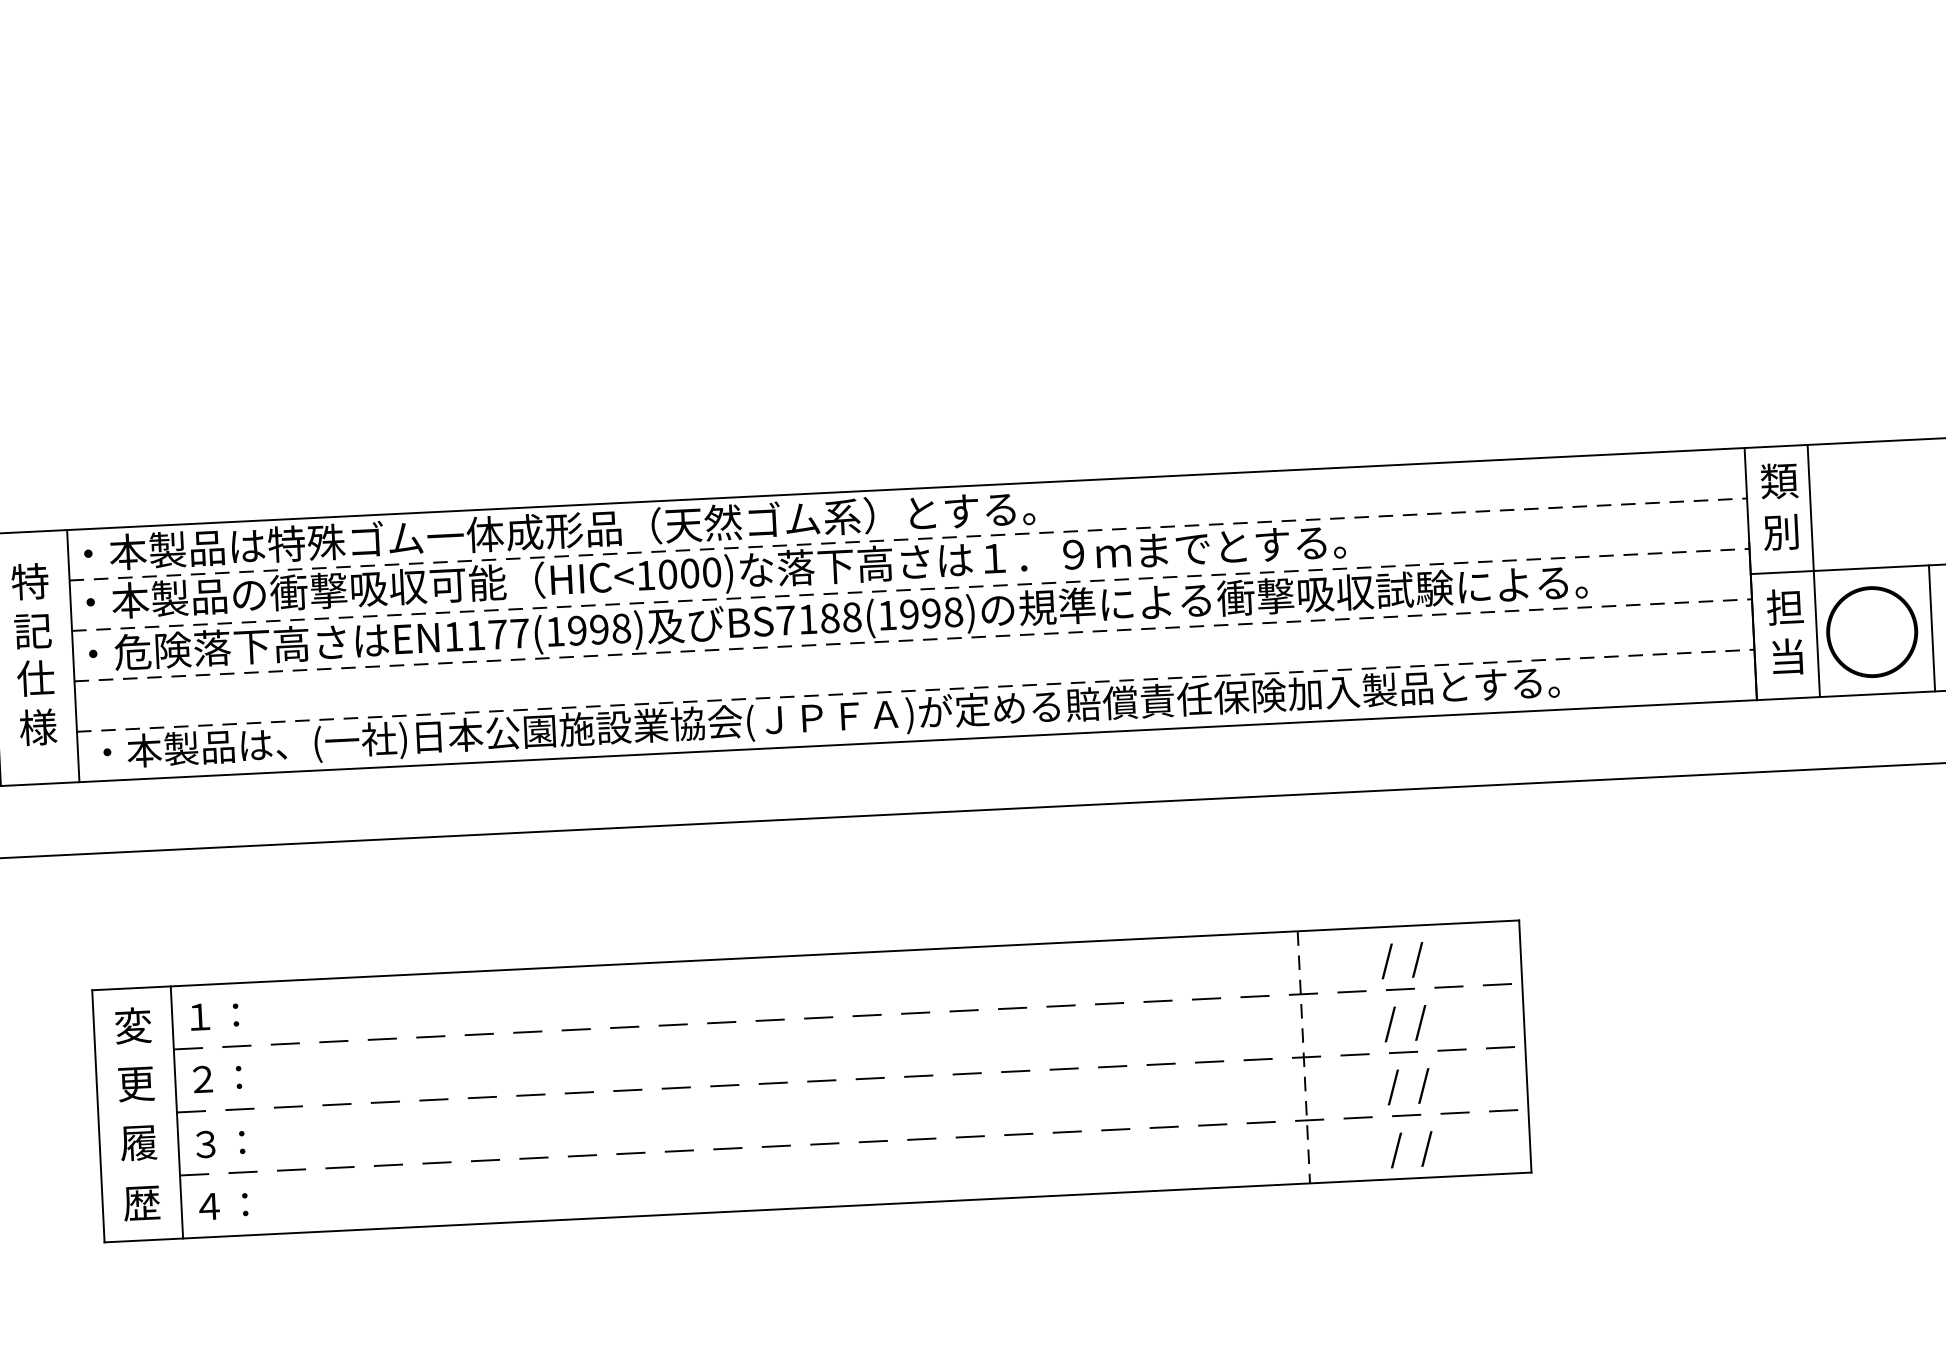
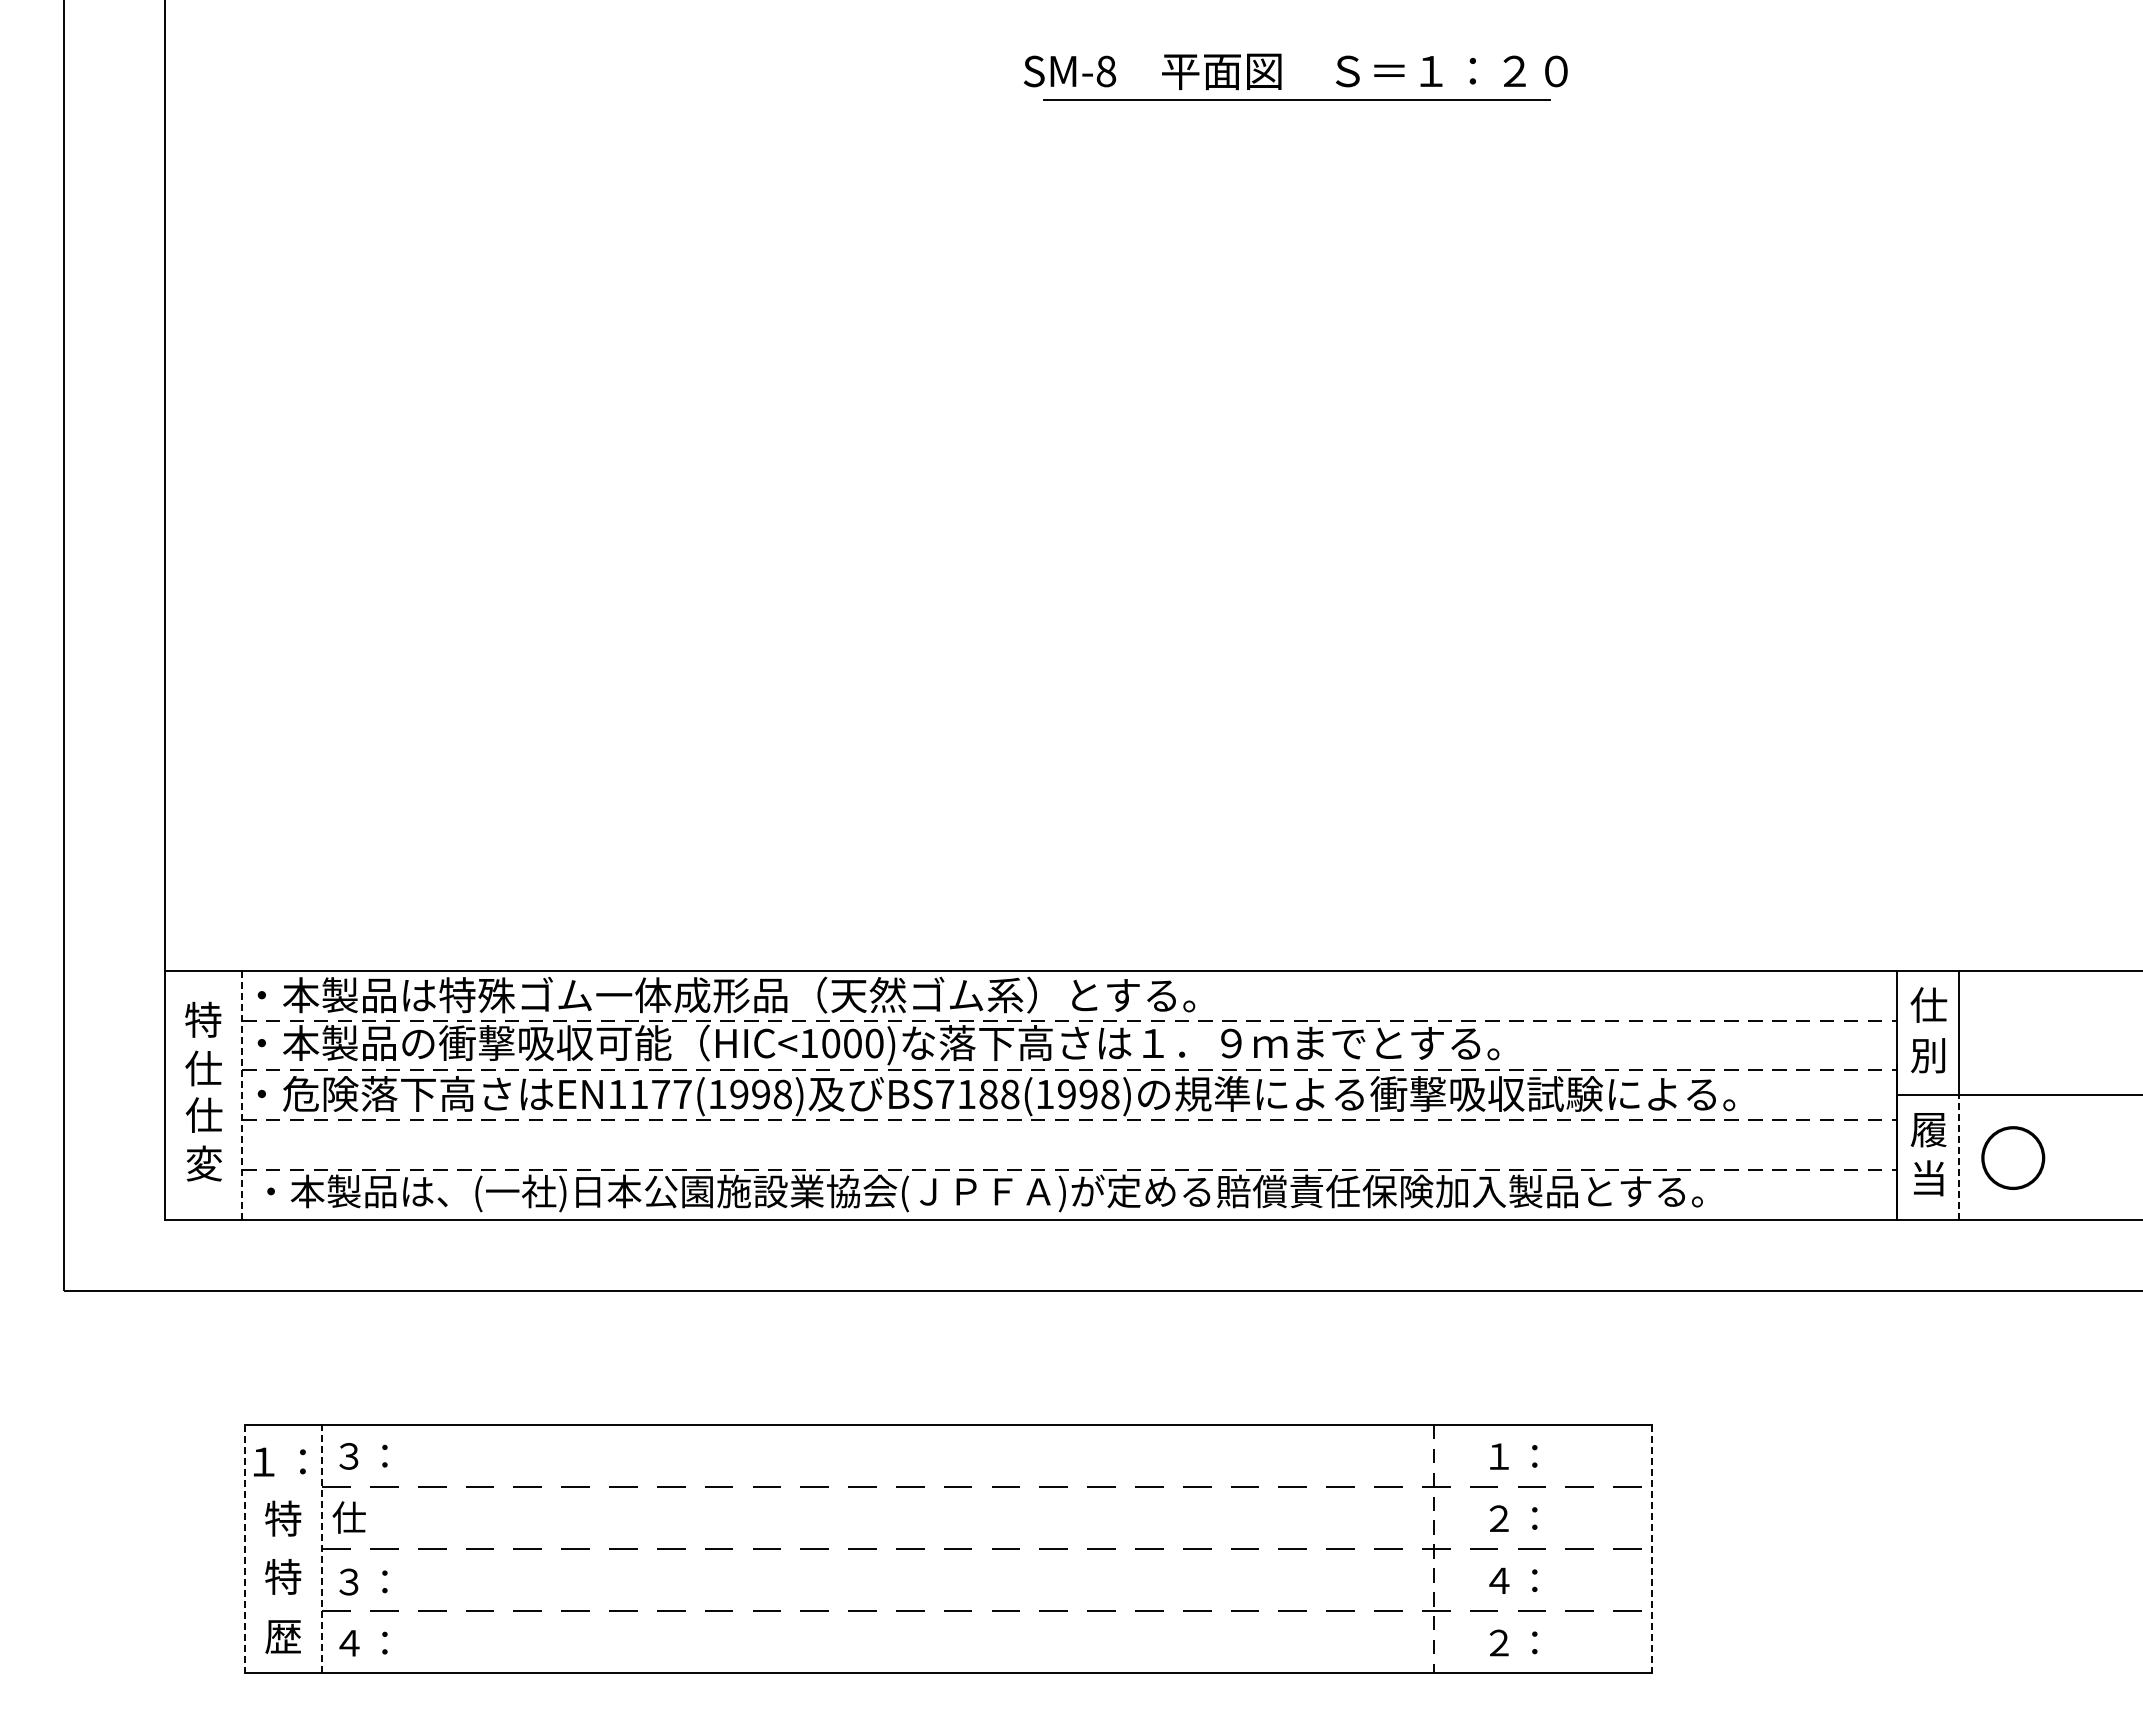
text: (1778, 480) -> (1928, 1004), 類 -> 仕
text: (1784, 607) -> (1928, 1129), 担 -> 履
line: (1932, 628) -> (2072, 1157), removed
text: (32, 630) -> (203, 1068), 記 -> 仕
part: (1872, 631) -> (2013, 1157), size x0.7
line: (1816, 633) -> (1958, 1156), solid -> dashed
line: (73, 655) -> (242, 1094), solid -> dashed
text: (38, 727) -> (204, 1163), 様 -> 変
text: (1390, 960) -> (1523, 1458), /  / -> １：
text: (199, 1017) -> (348, 1456), １： -> ３：
text: (1392, 1023) -> (1522, 1520), /  / -> ２：
text: (129, 1025) -> (279, 1461), 変 -> １：
line: (1524, 1046) -> (1651, 1549), solid -> dashed
text: (213, 1078) -> (359, 1517), ２： -> 仕
text: (136, 1083) -> (283, 1518), 更 -> 特
text: (1395, 1086) -> (1522, 1582), /  / -> ４：
line: (177, 1111) -> (322, 1548), solid -> dashed
line: (98, 1116) -> (244, 1549), solid -> dashed
text: (139, 1142) -> (283, 1576), 履 -> 特
text: (1398, 1150) -> (1522, 1645), /  / -> ２：

